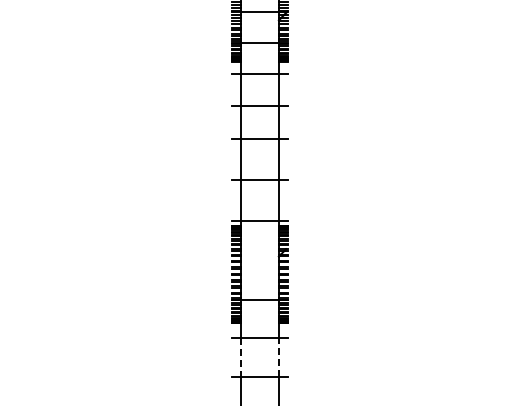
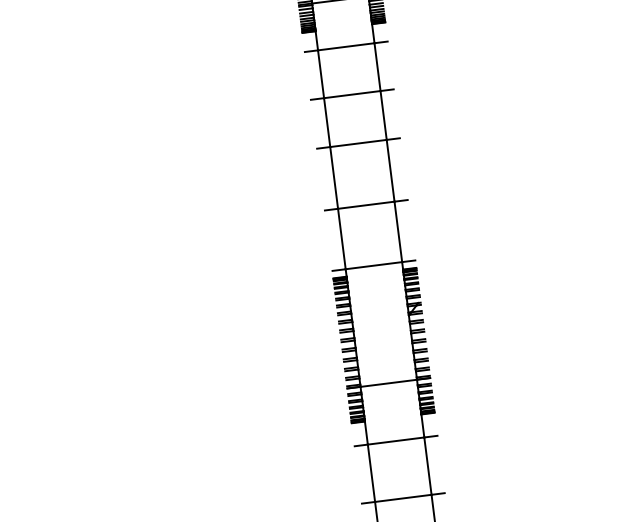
line: (241, 357) -> (372, 473), dashed -> solid
line: (278, 357) -> (427, 466), dashed -> solid

